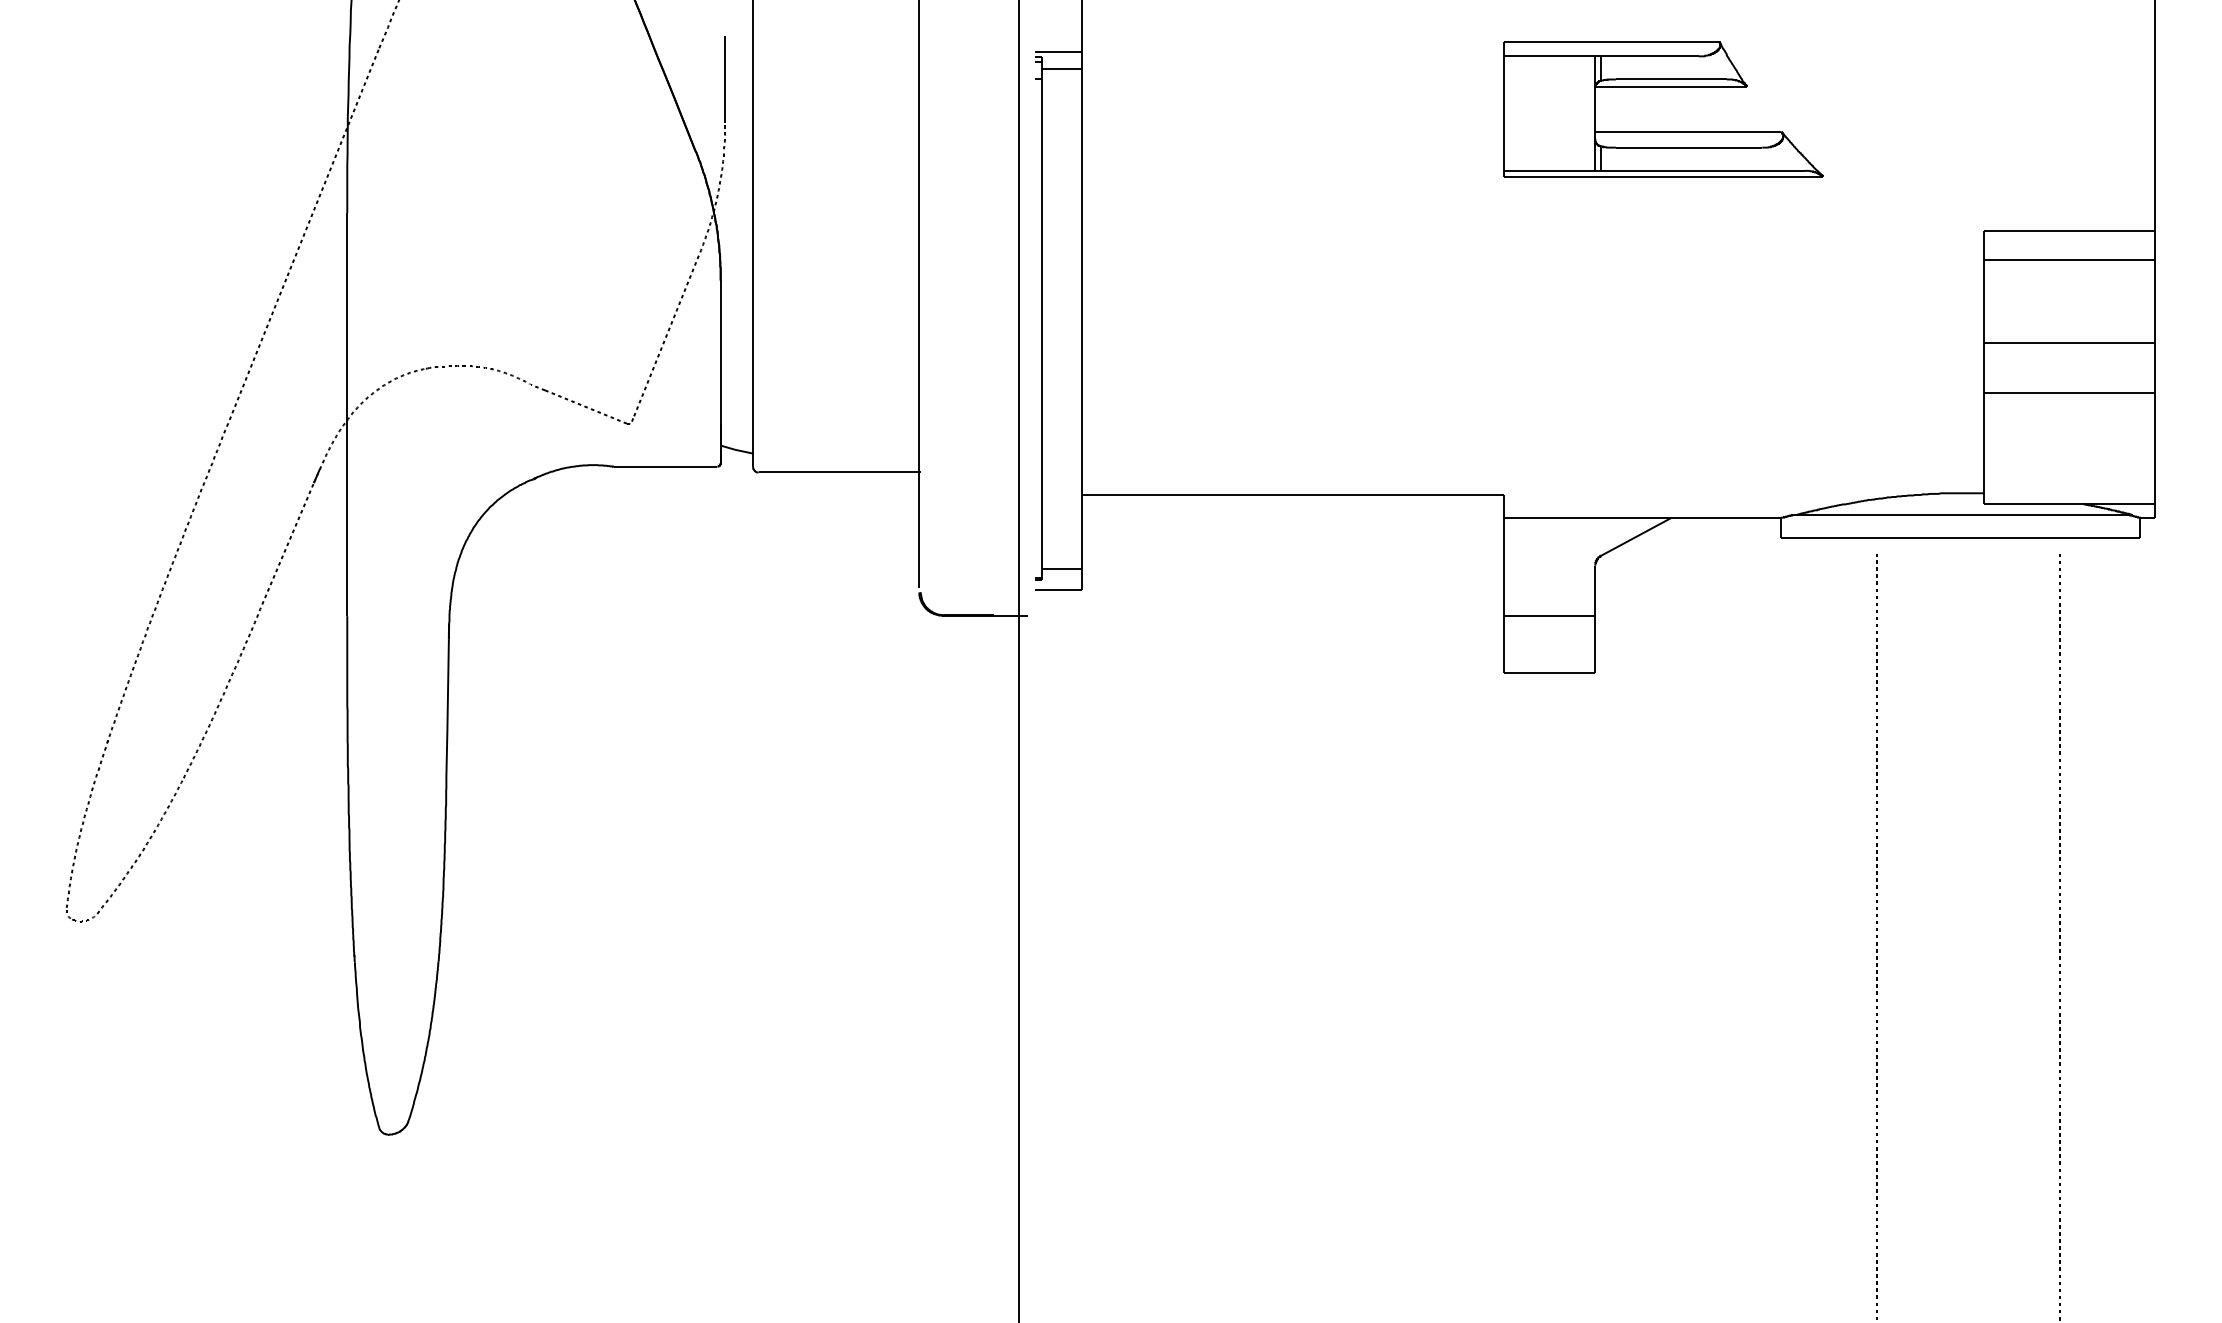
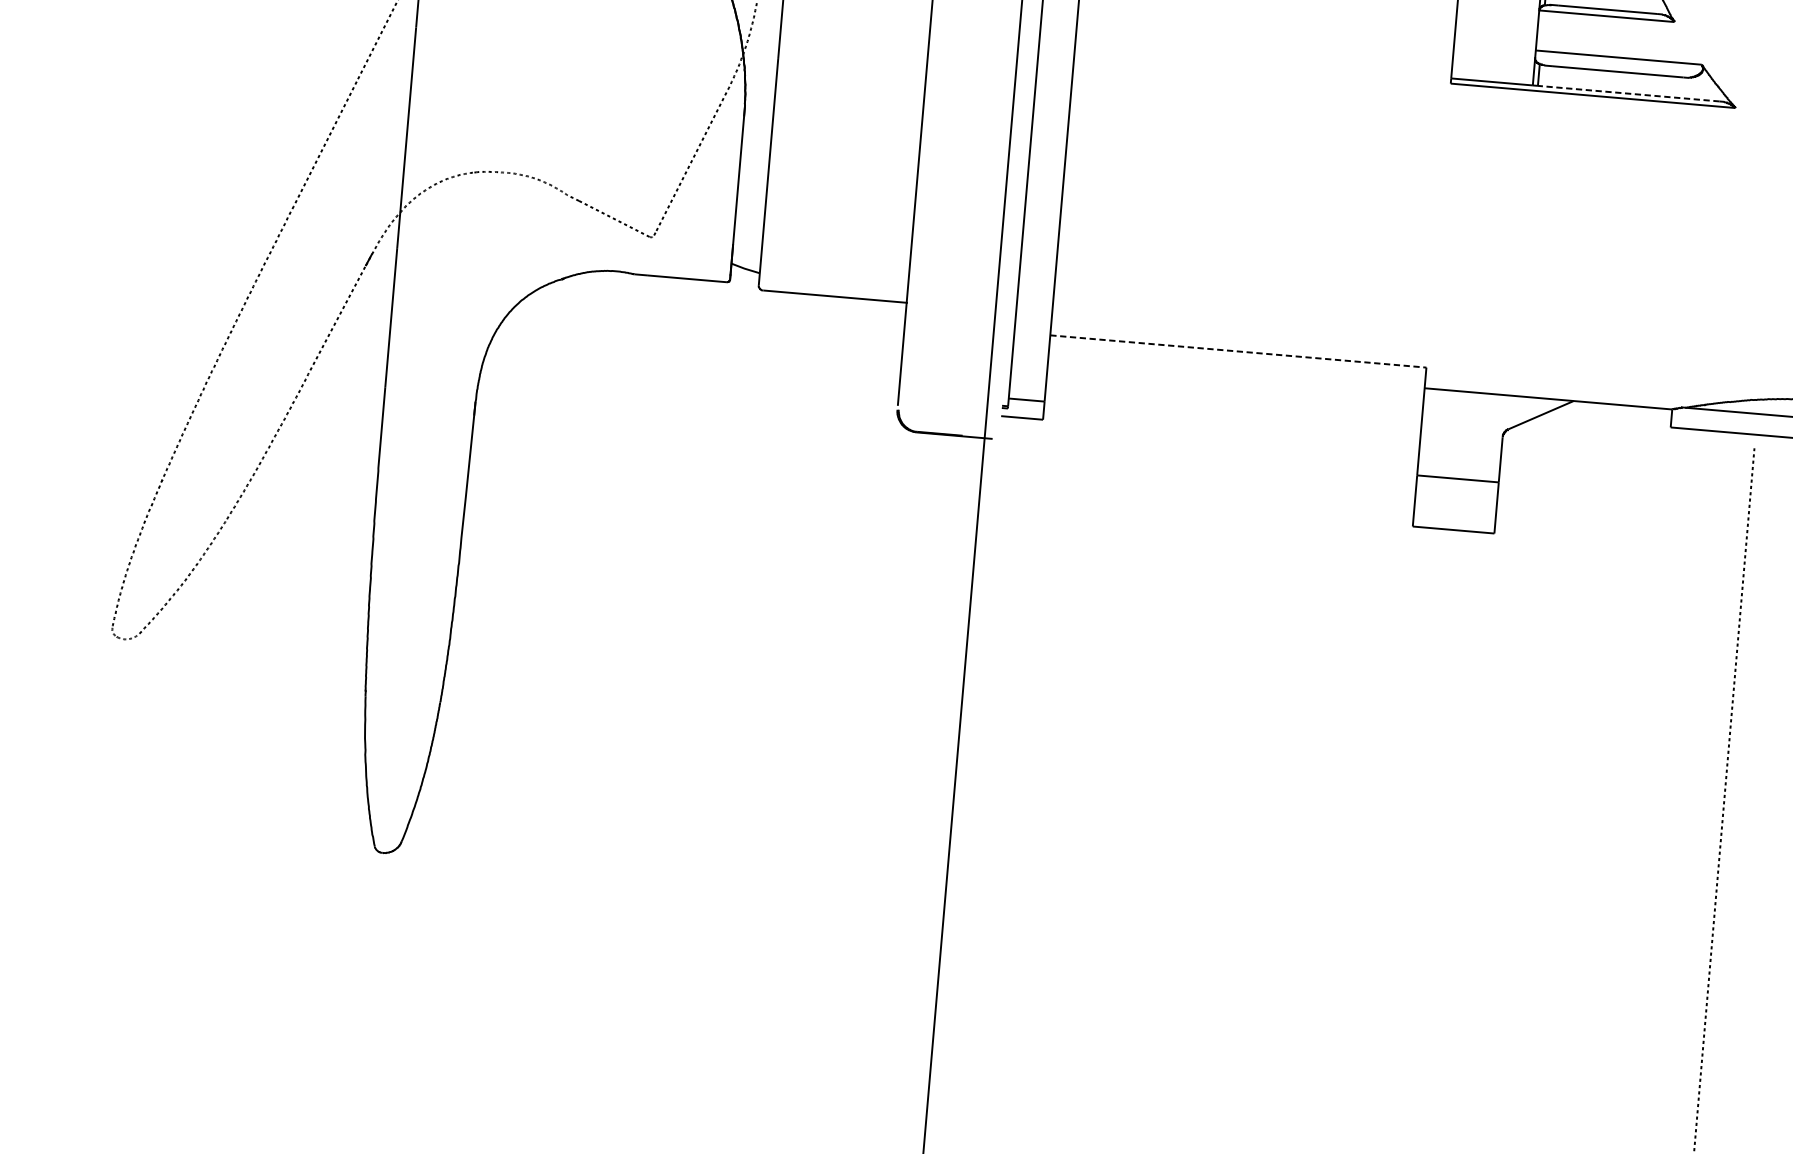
line: (1702, 170) -> (1628, 93), solid -> dashed
line: (1293, 494) -> (1238, 351), solid -> dashed

